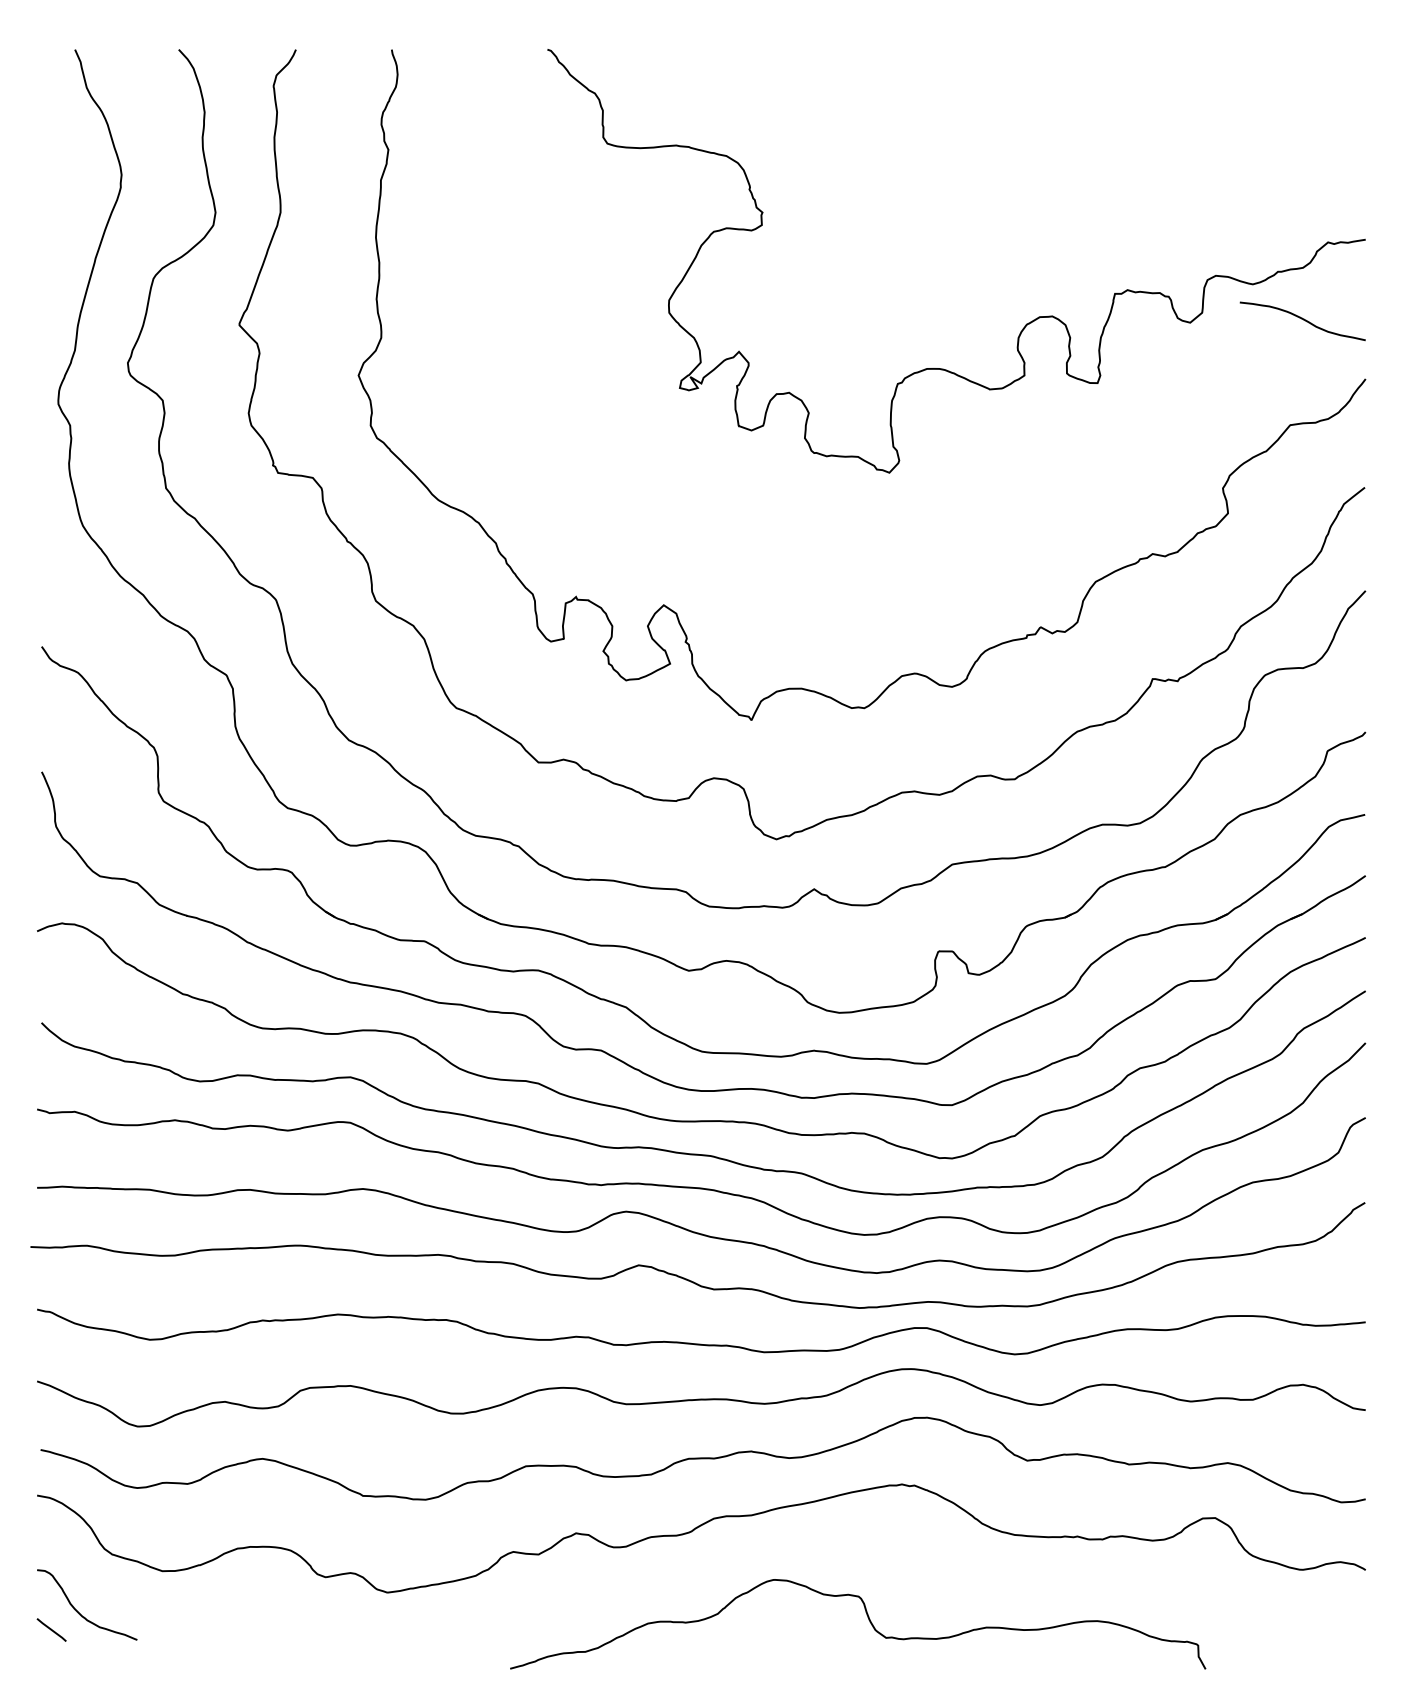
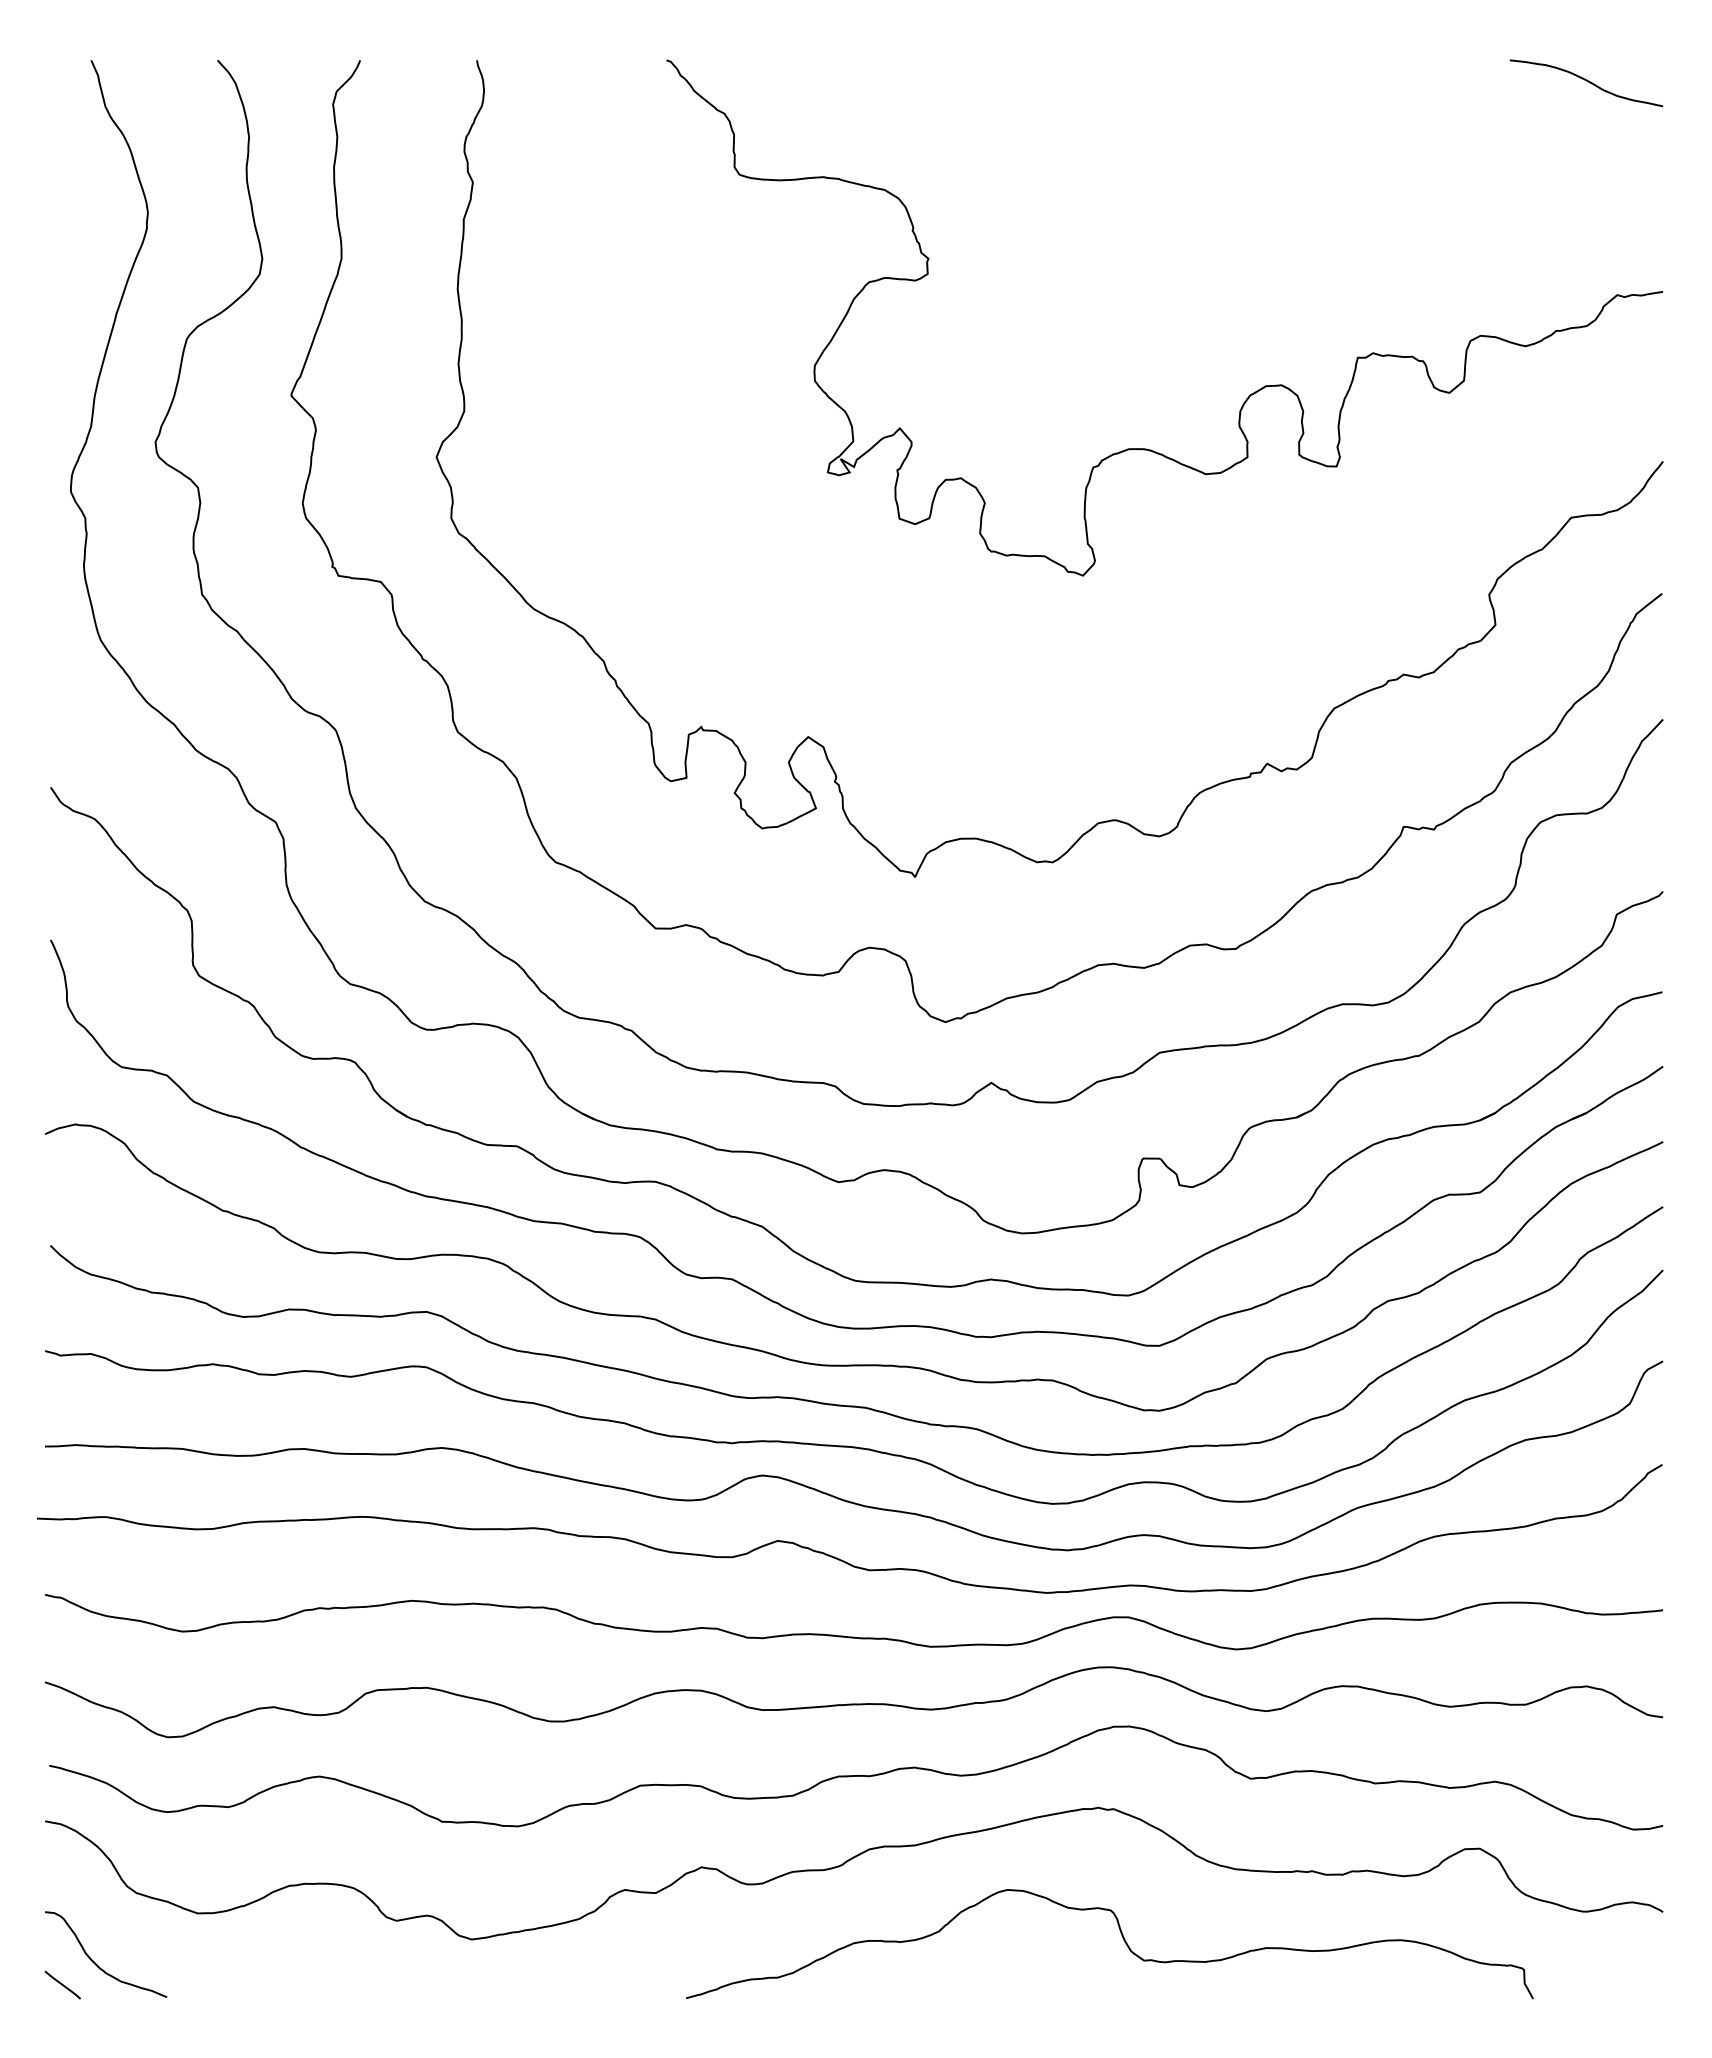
curve: (1302, 319) -> (1586, 81), moved
curve: (868, 1619) -> (1122, 1938), moved

